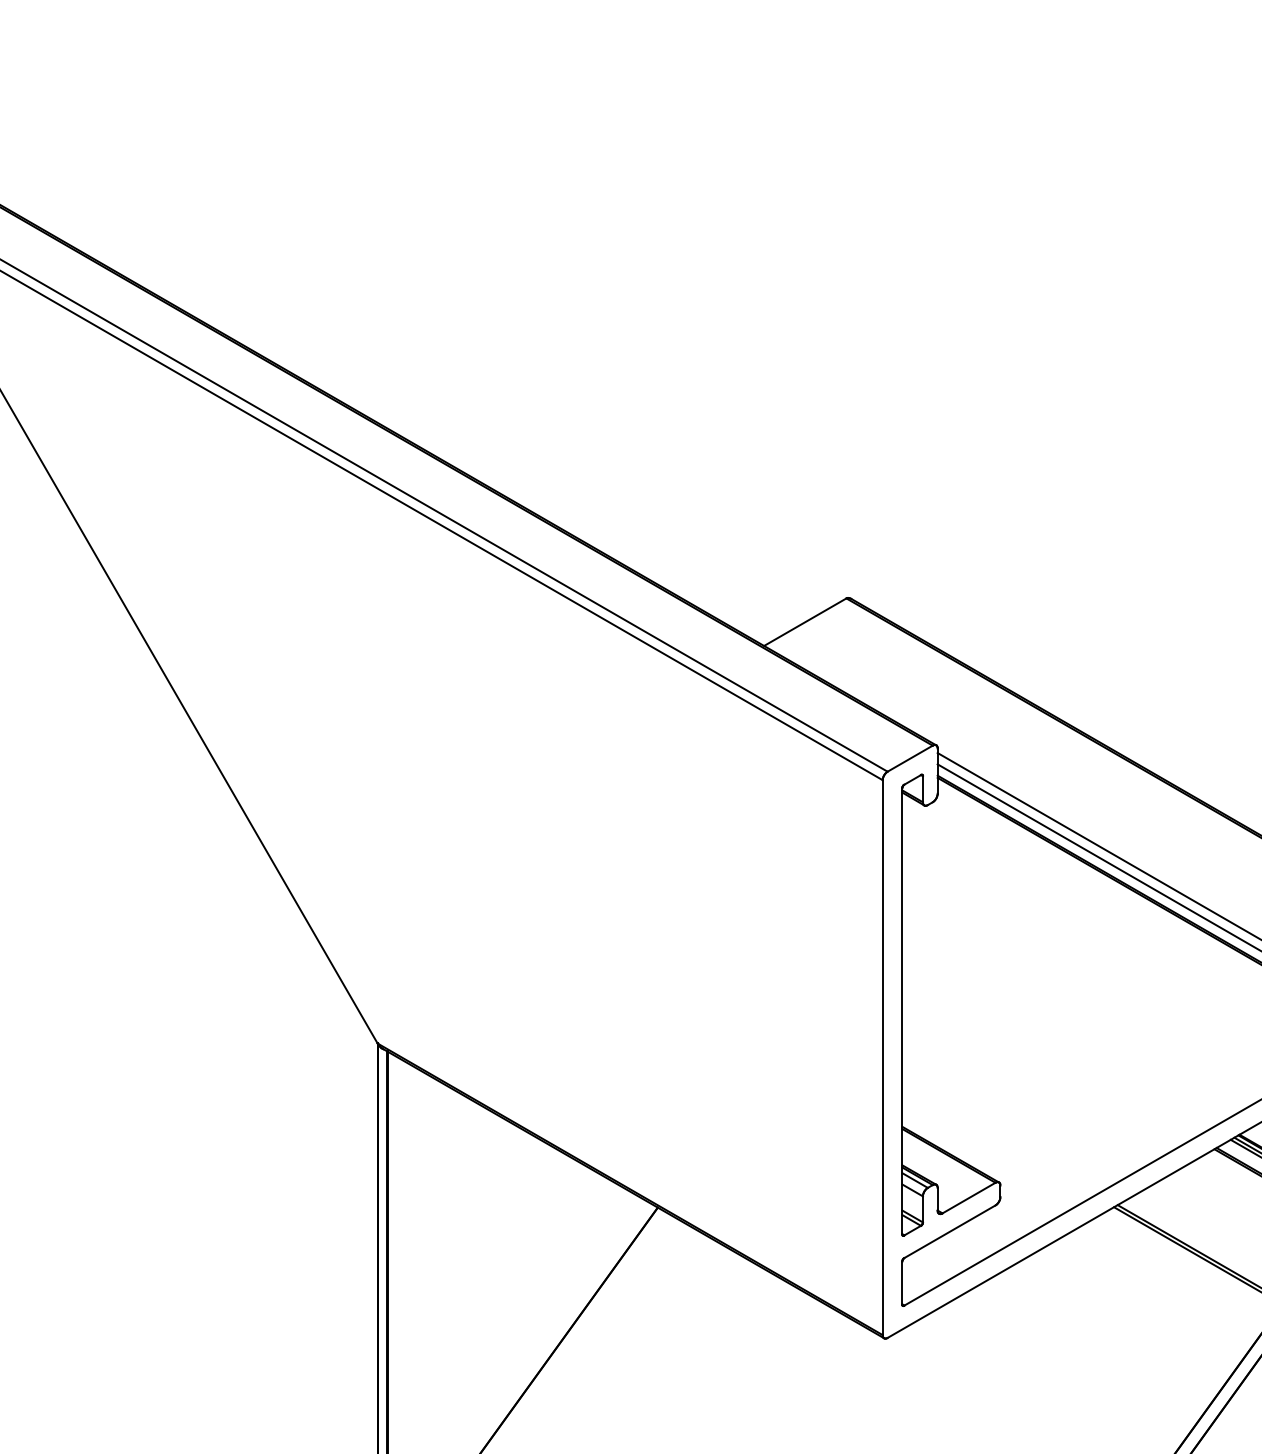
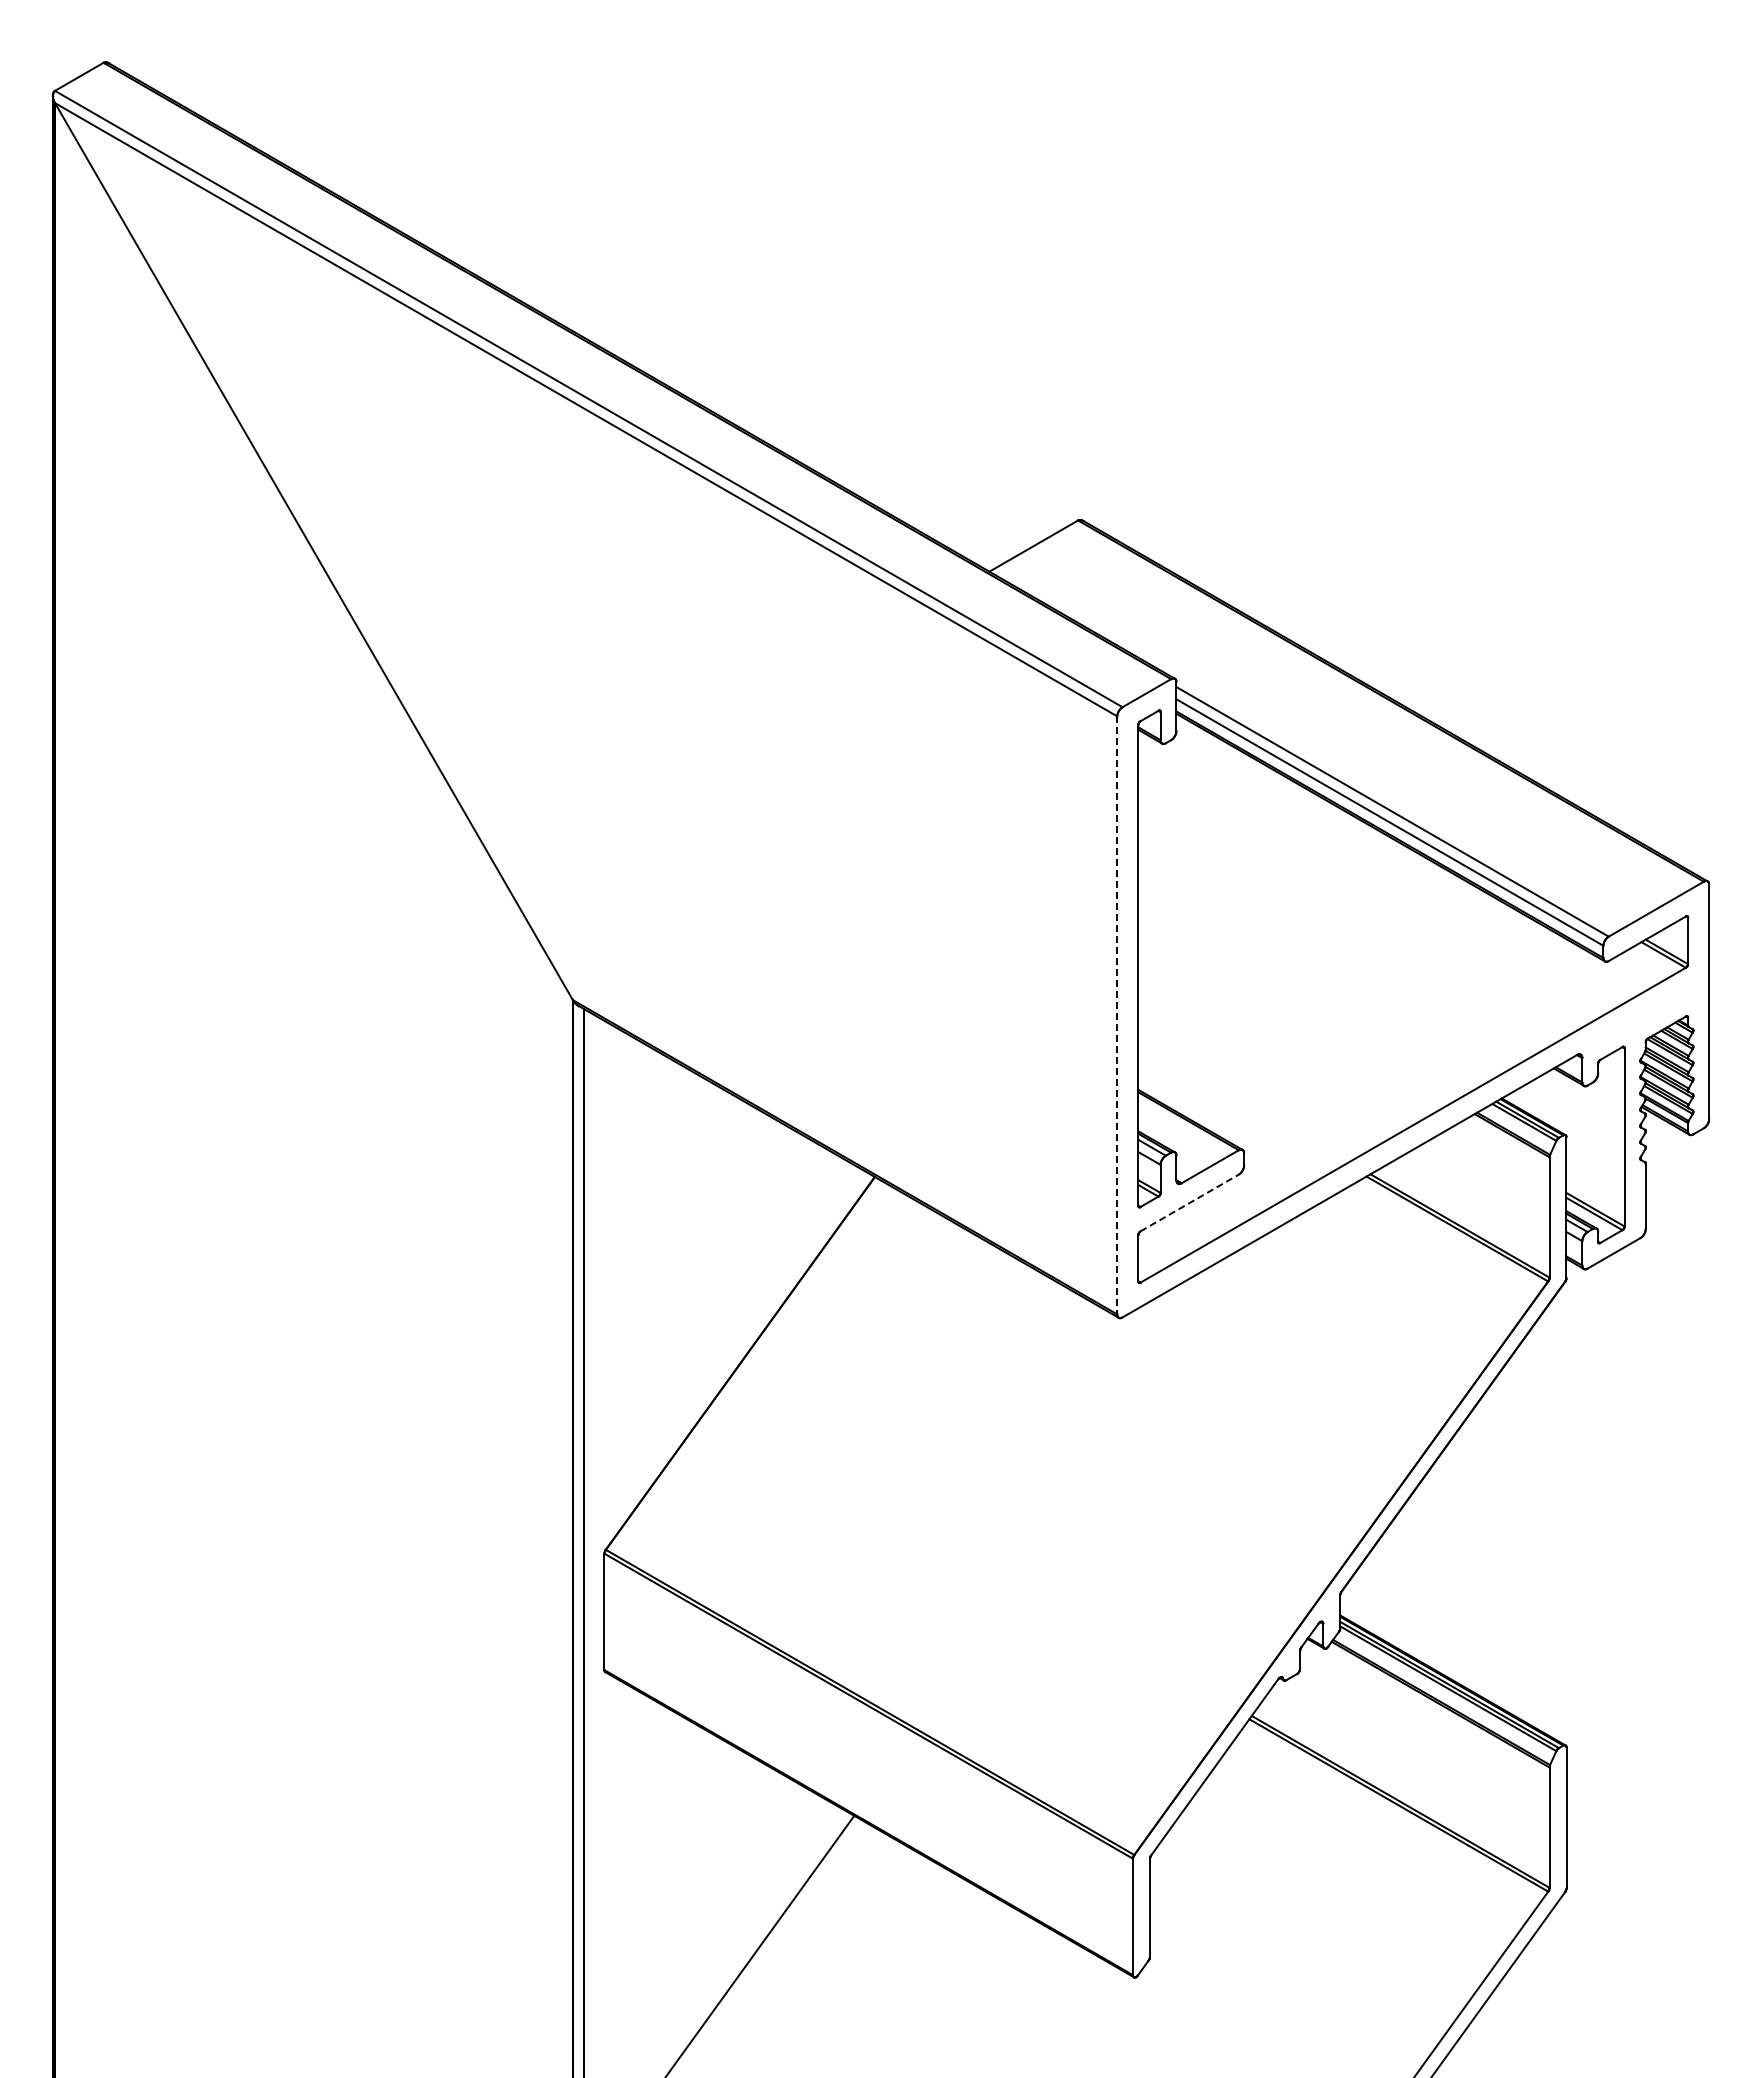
line: (882, 1057) -> (1117, 1015), solid -> dashed
line: (949, 1232) -> (1189, 1203), solid -> dashed

